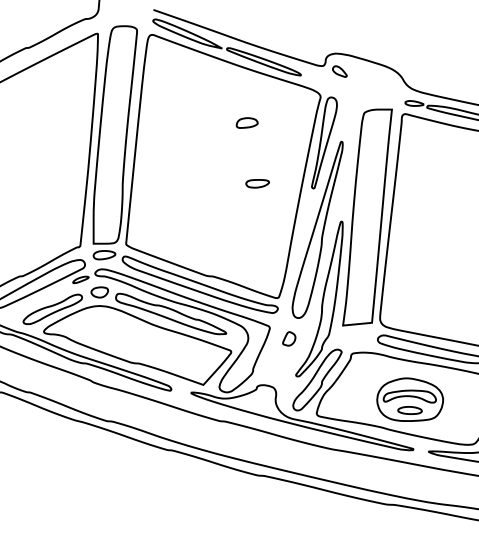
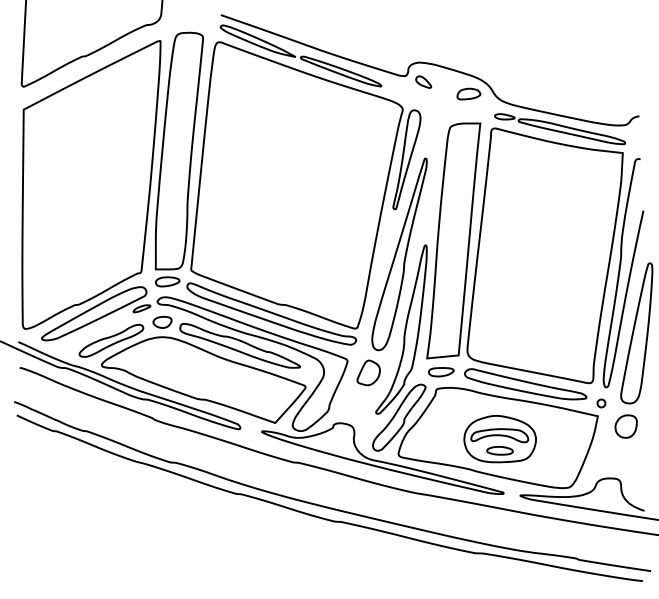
part: (246, 122) -> (468, 93), moved
part: (257, 184) -> (441, 372), moved
part: (289, 338) -> (368, 372), size x1.67

